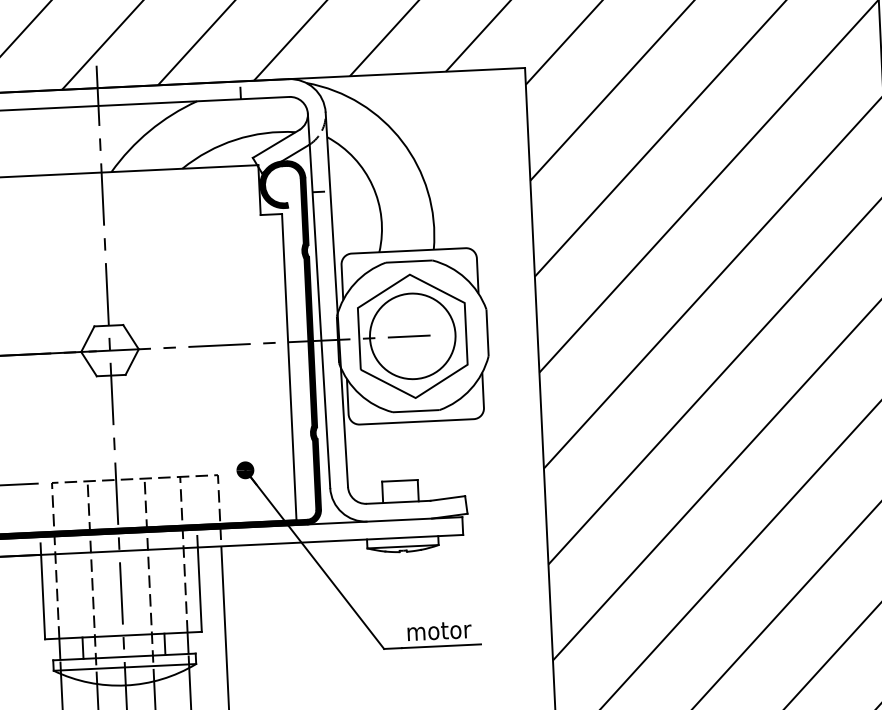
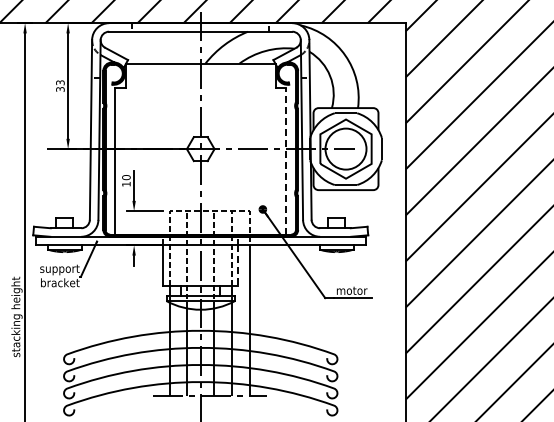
line: (289, 365) -> (286, 160), solid -> dashed
line: (200, 591) -> (238, 266), solid -> dashed

